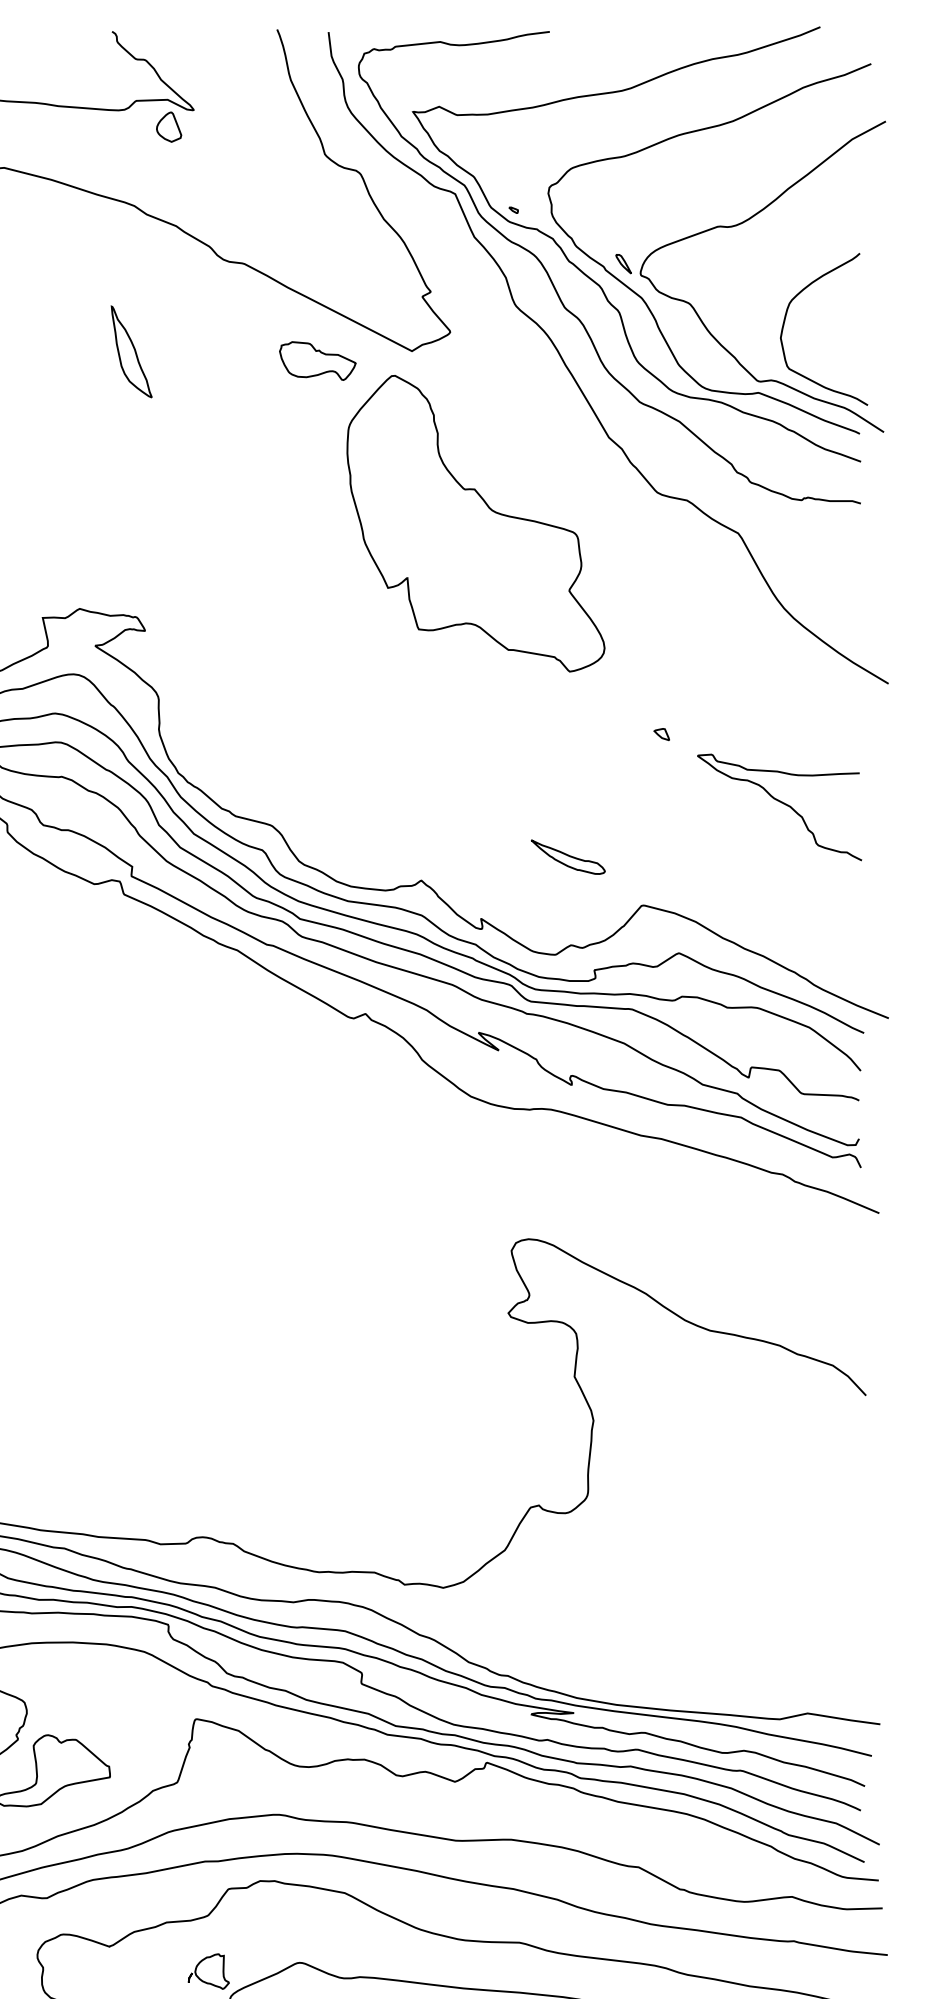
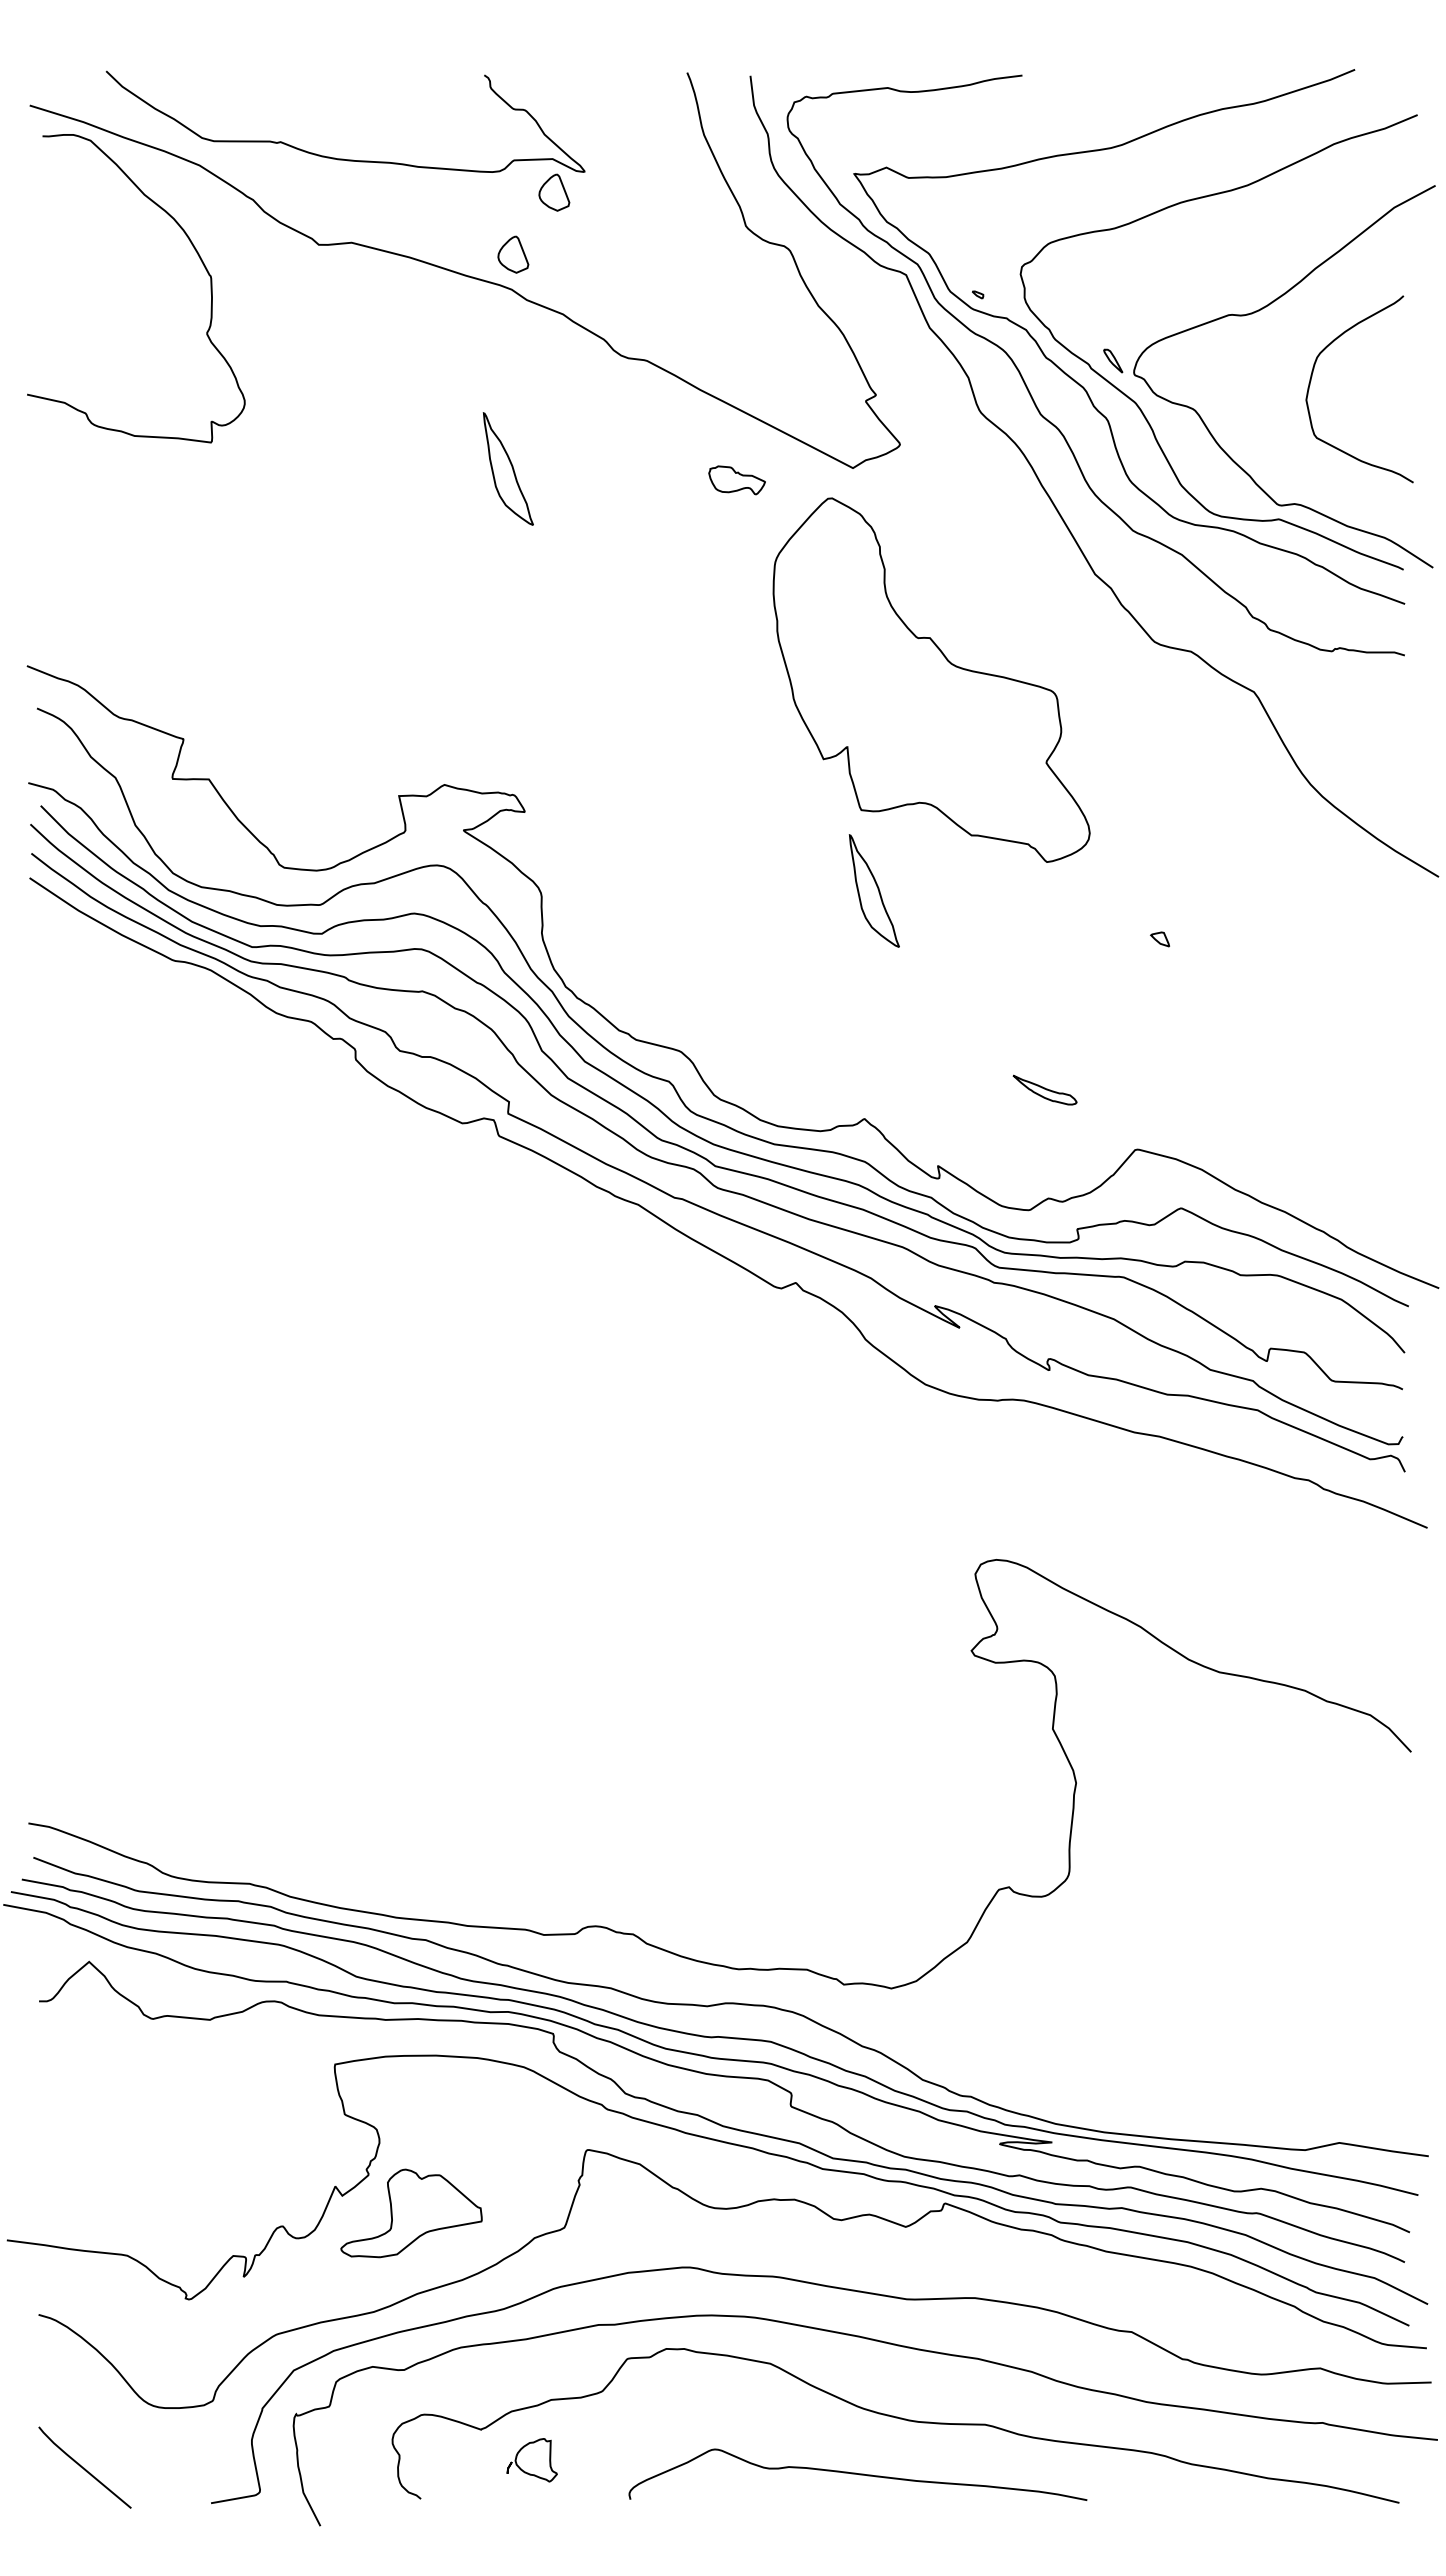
part: (135, 177) -> (513, 254), added
curve: (784, 323) -> (1311, 381), moved
part: (317, 361) -> (736, 480), size x0.6
part: (428, 694) -> (873, 890), added
curve: (780, 802) -> (1306, 1023), removed
part: (567, 856) -> (1044, 1089), size x0.7
part: (208, 1971) -> (531, 2460), moved

